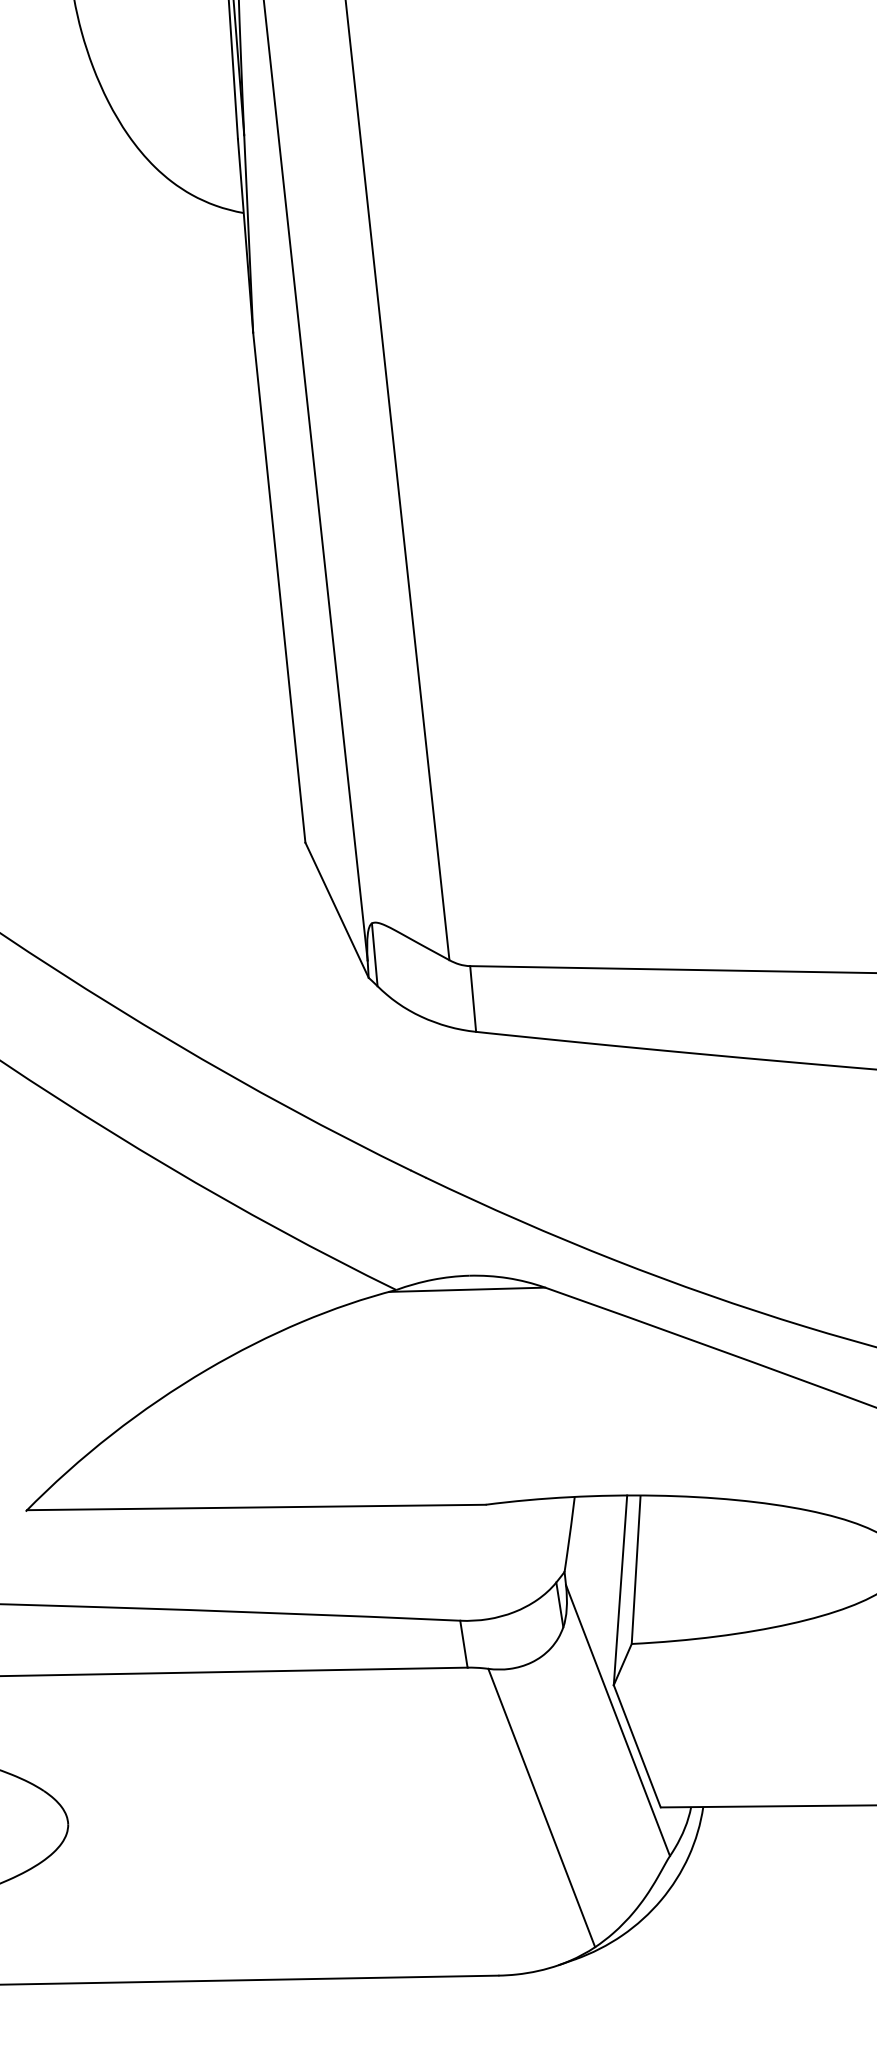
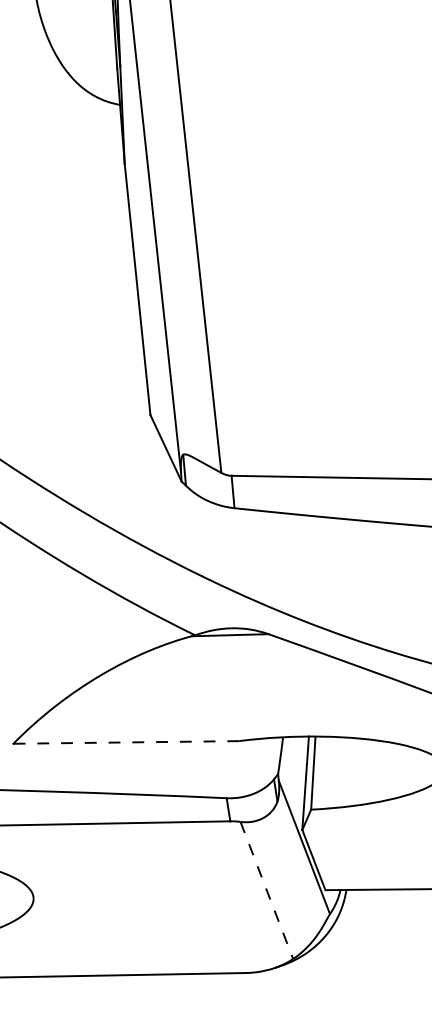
line: (256, 1507) -> (126, 742), solid -> dashed
line: (543, 1808) -> (267, 890), solid -> dashed

